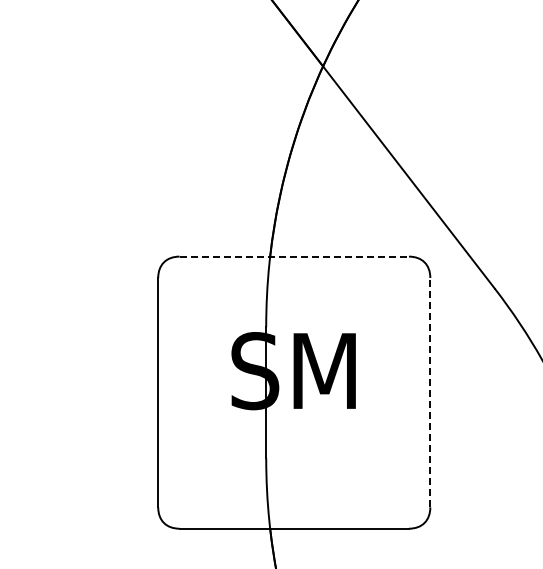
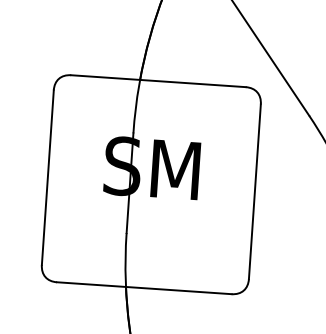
line: (294, 256) -> (158, 81), dashed -> solid
line: (430, 392) -> (255, 191), dashed -> solid

